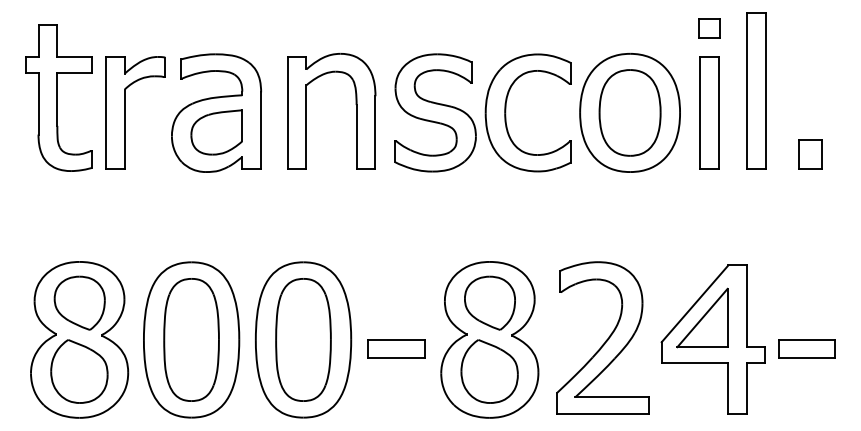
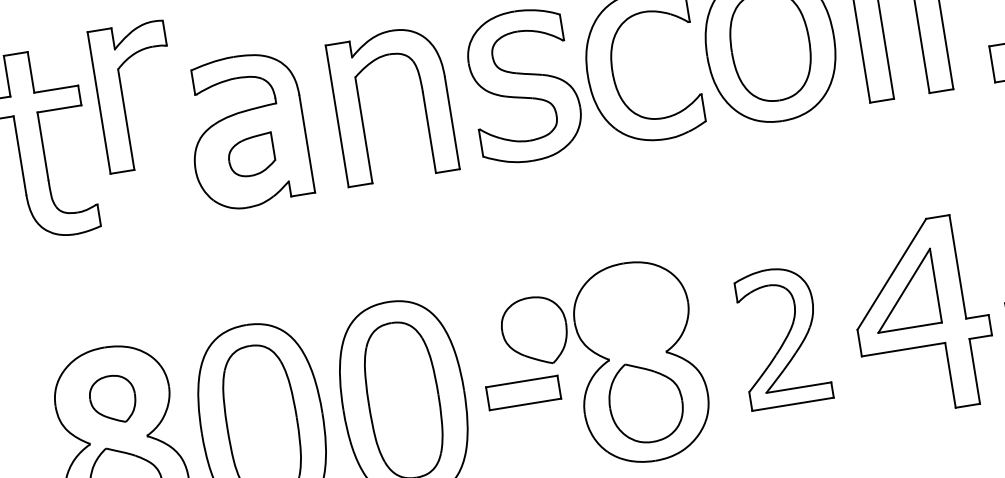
part: (125, 112) -> (123, 98), moved
part: (216, 132) -> (251, 155), size x0.7
part: (79, 302) -> (112, 398), size x0.7
part: (489, 302) -> (534, 330), moved
part: (602, 337) -> (781, 335), size x0.7

